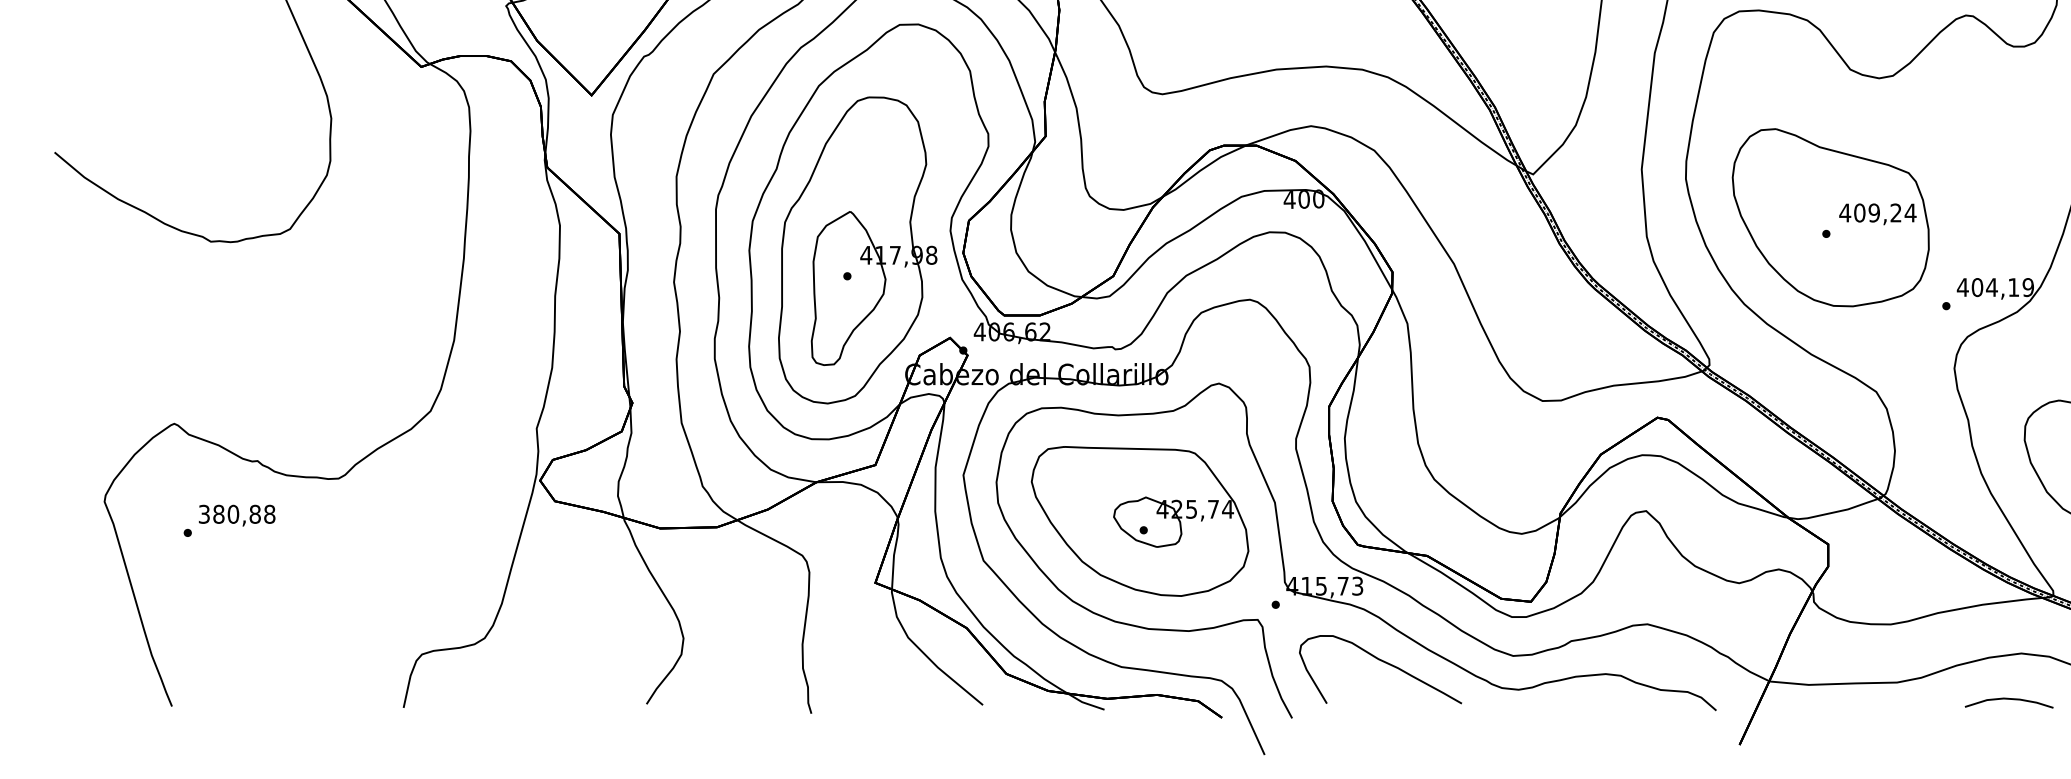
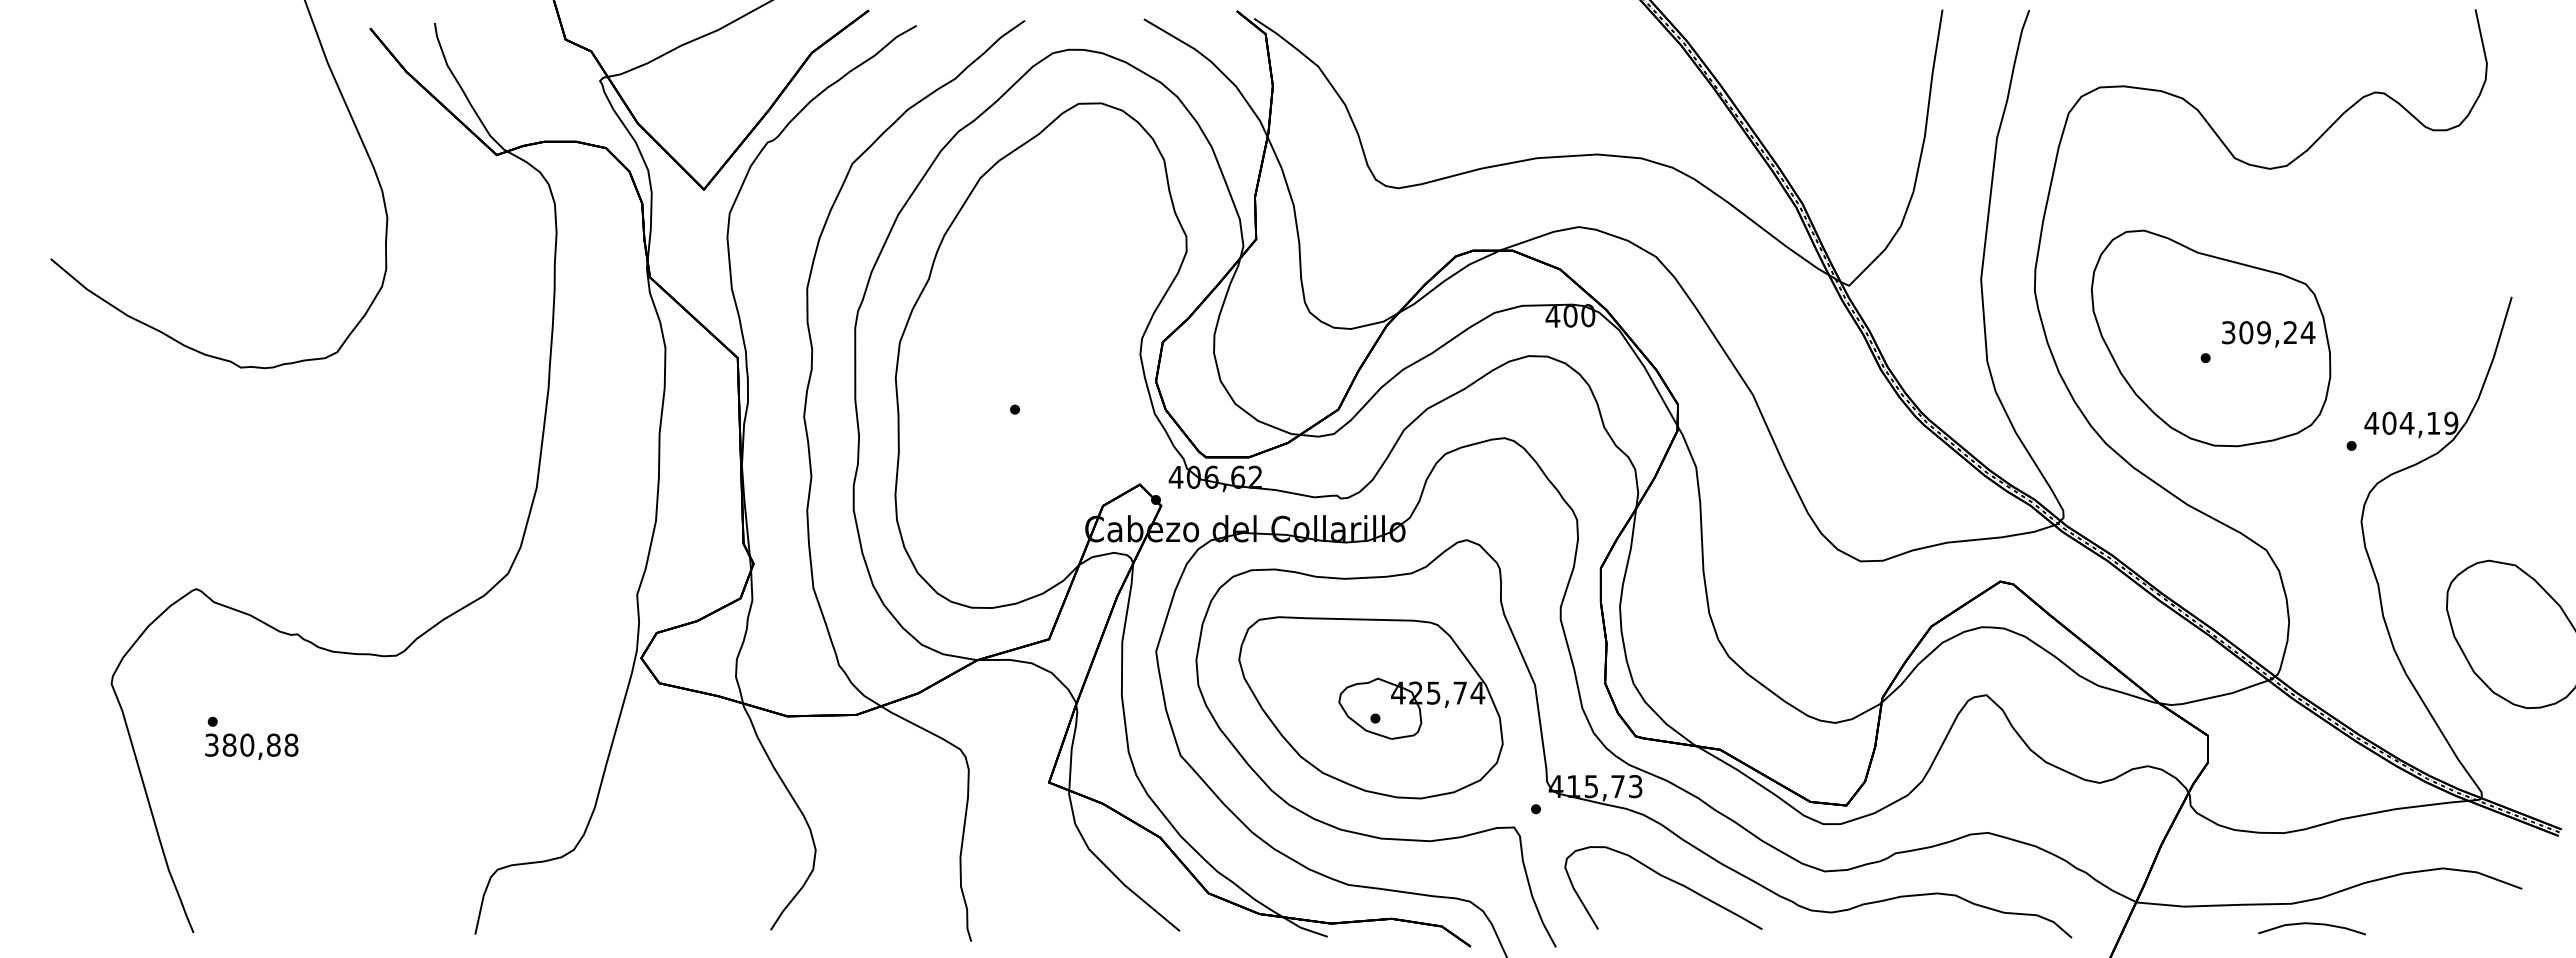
text: (1845, 212) -> (2228, 332), 409,24 -> 309,24
part: (857, 250) -> (1027, 378), removed
text: (236, 515) -> (251, 746), moved
curve: (2008, 699) -> (2311, 924), moved

